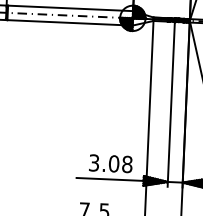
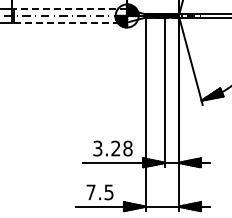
line: (70, 8) -> (70, 9), solid -> dashed
line: (70, 22) -> (70, 22), solid -> dashed
text: (113, 163) -> (115, 148), 3.08 -> 3.28

